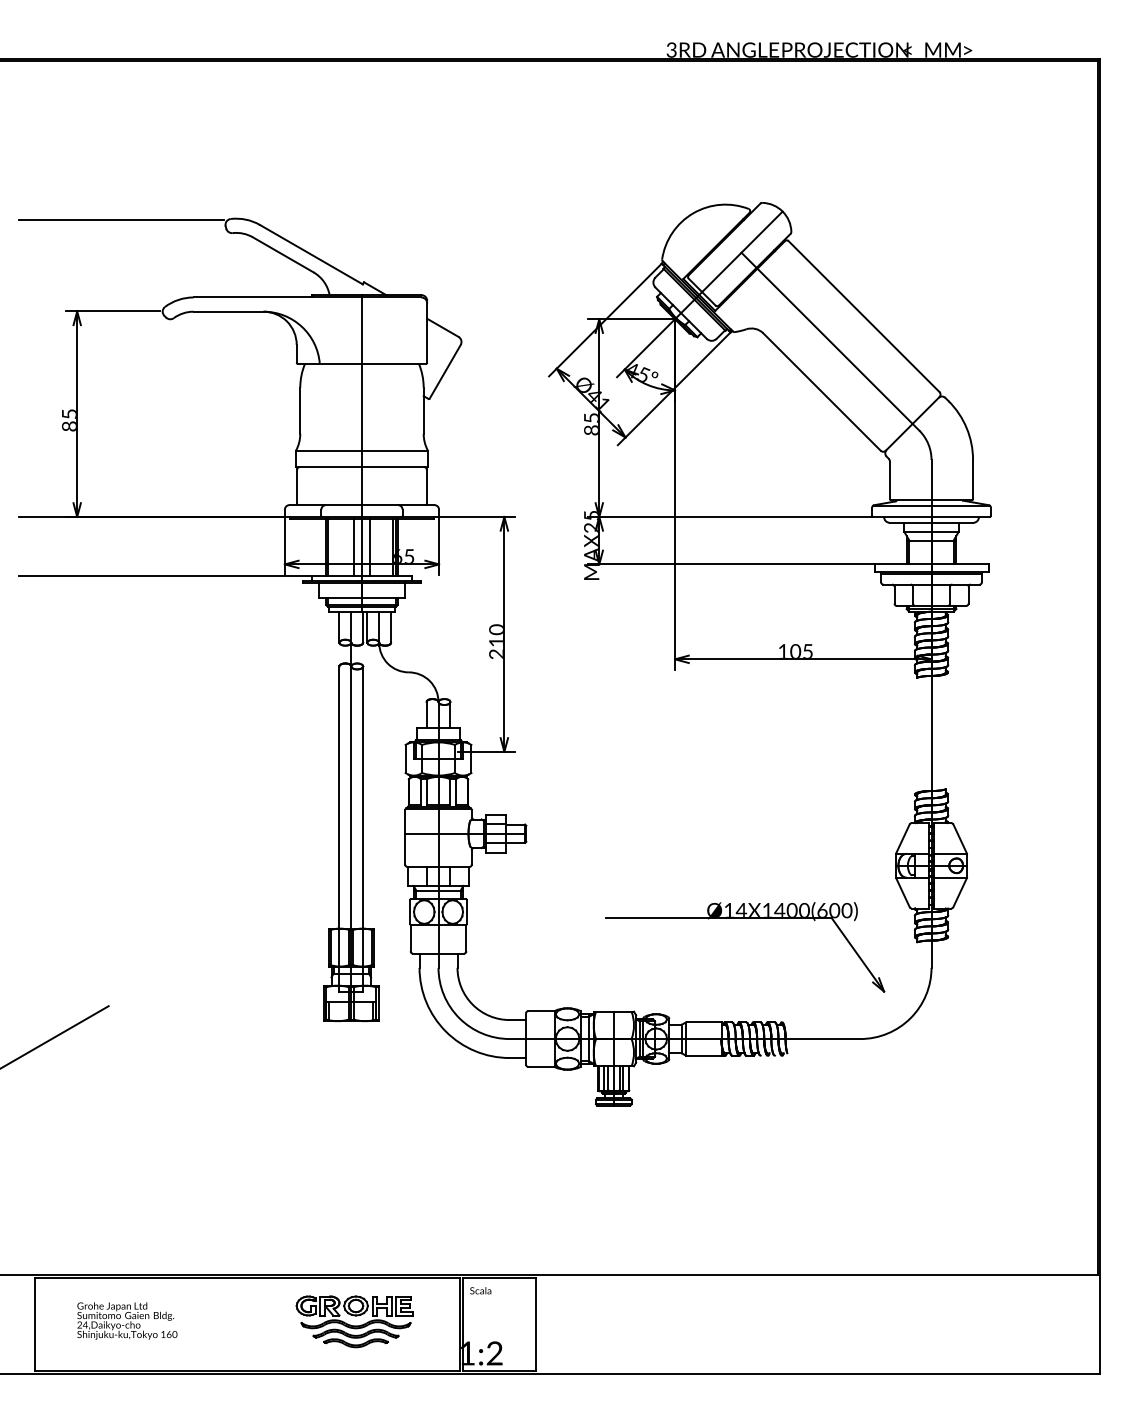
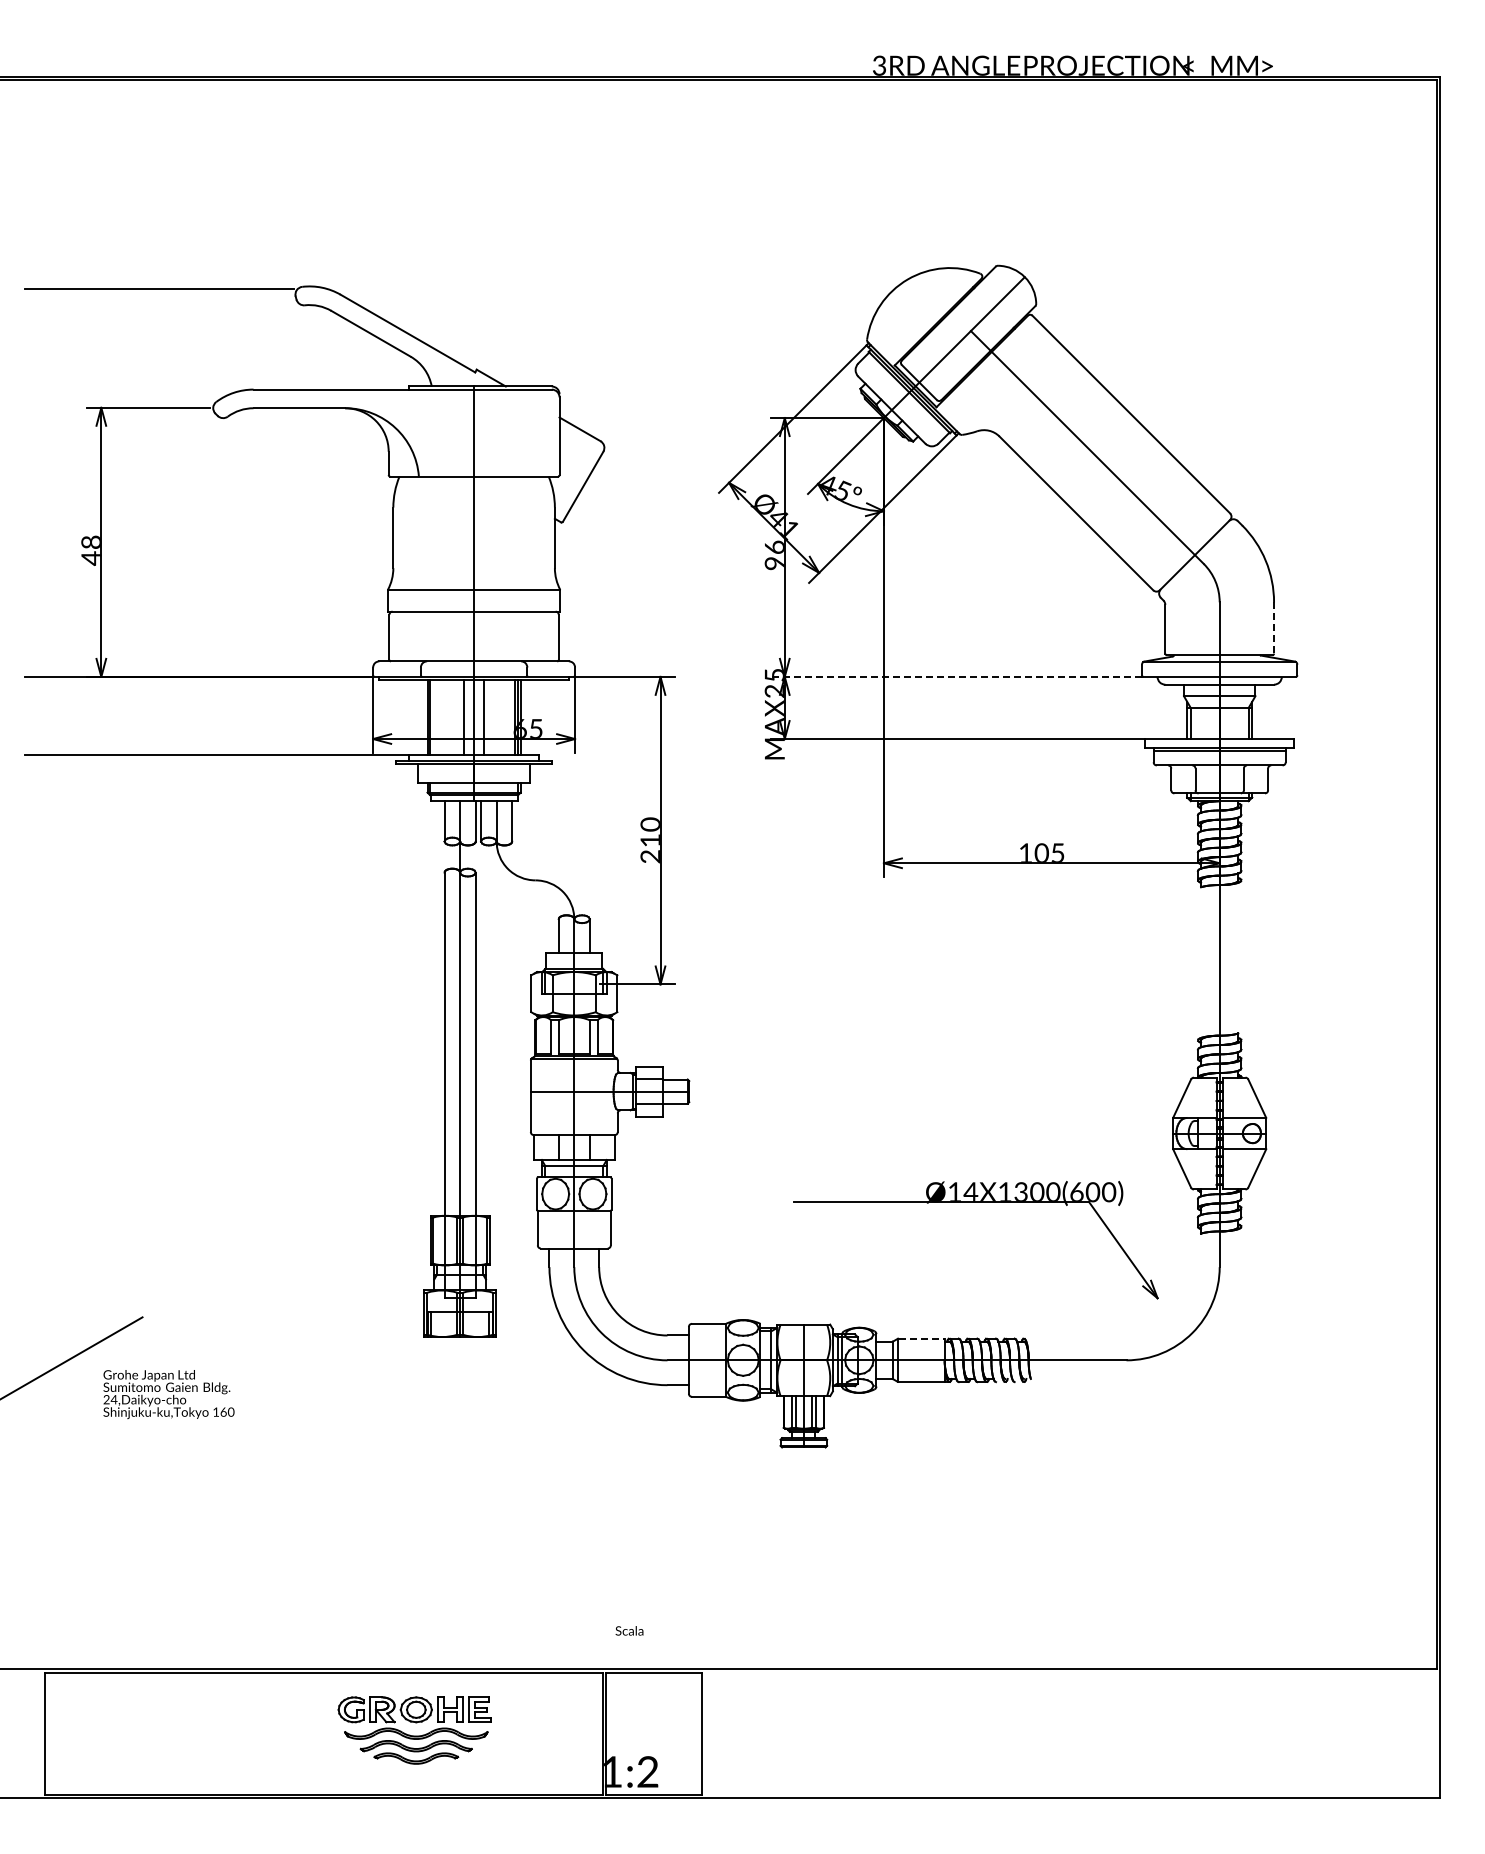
text: (68, 420) -> (90, 550), 85 -> 48
text: (591, 424) -> (774, 555), 85 -> 96
line: (973, 479) -> (1274, 627), solid -> dashed
line: (730, 516) -> (956, 676), solid -> dashed
text: (779, 910) -> (1020, 1191), Ø14X1400(600) -> Ø14X1300(600)
line: (703, 1022) -> (921, 1338), solid -> dashed
text: (480, 1290) -> (629, 1630), moved
text: (126, 1321) -> (168, 1394), moved
part: (354, 1321) -> (414, 1730), moved

